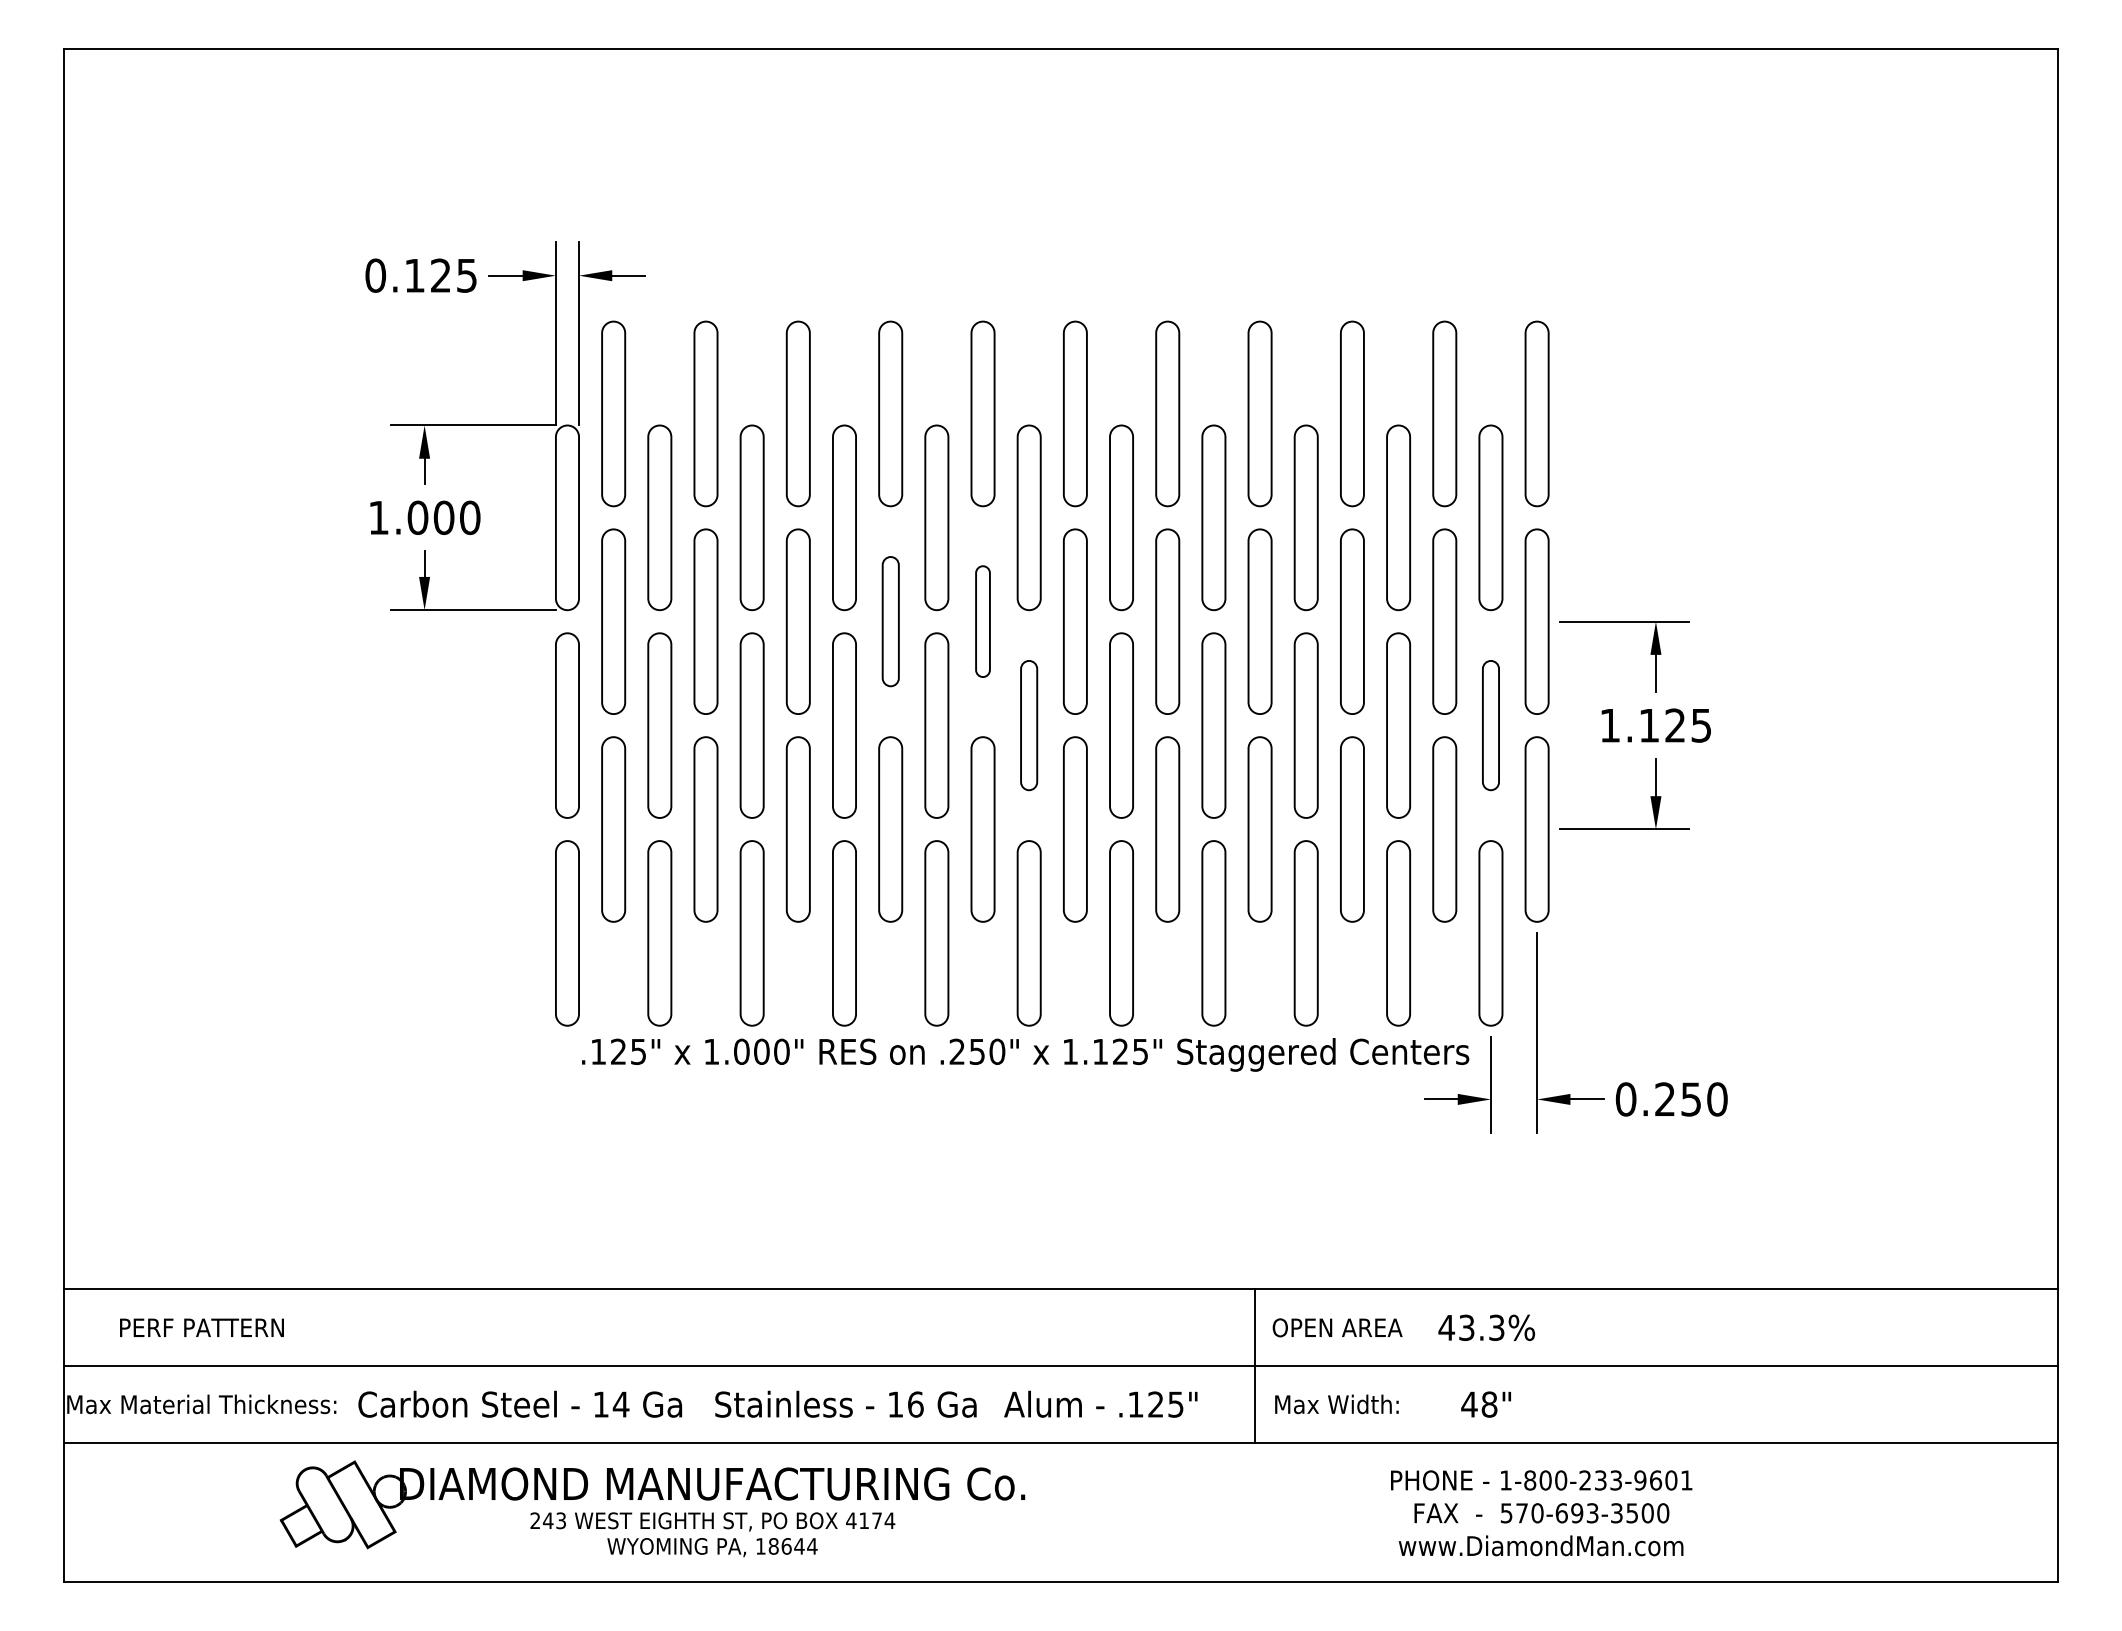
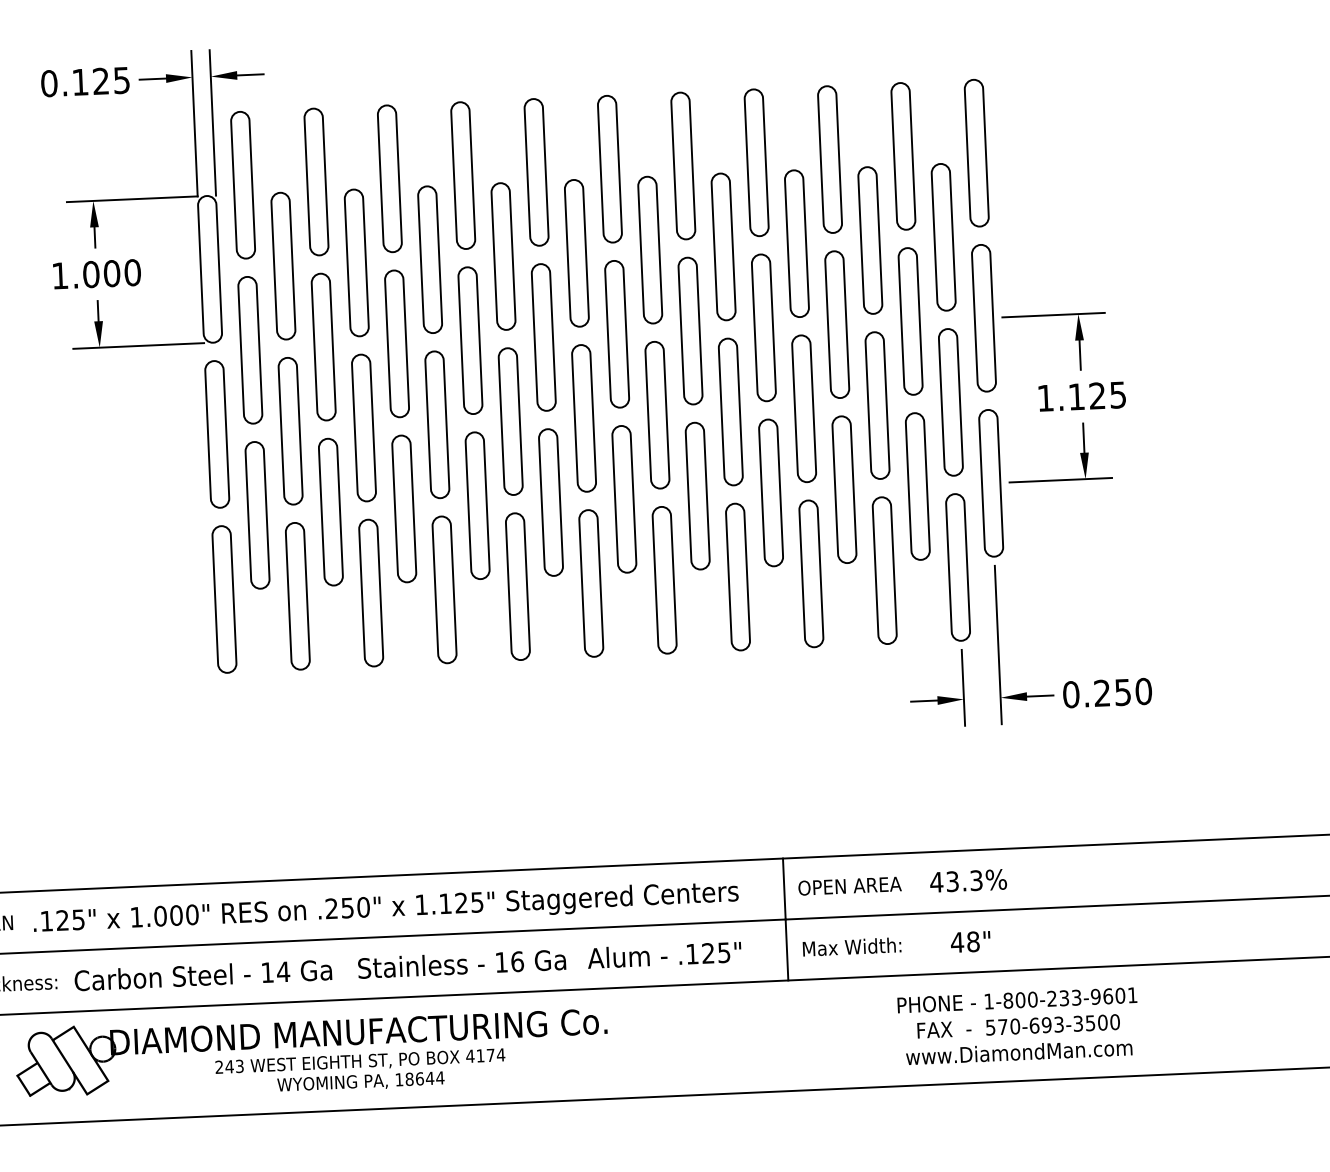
part: (890, 621) -> (470, 340), size x1.43
part: (982, 621) -> (543, 337), size x1.67
part: (1028, 725) -> (583, 418), size x1.43
part: (1490, 725) -> (950, 402), size x1.43
text: (1025, 1054) -> (386, 908), moved

